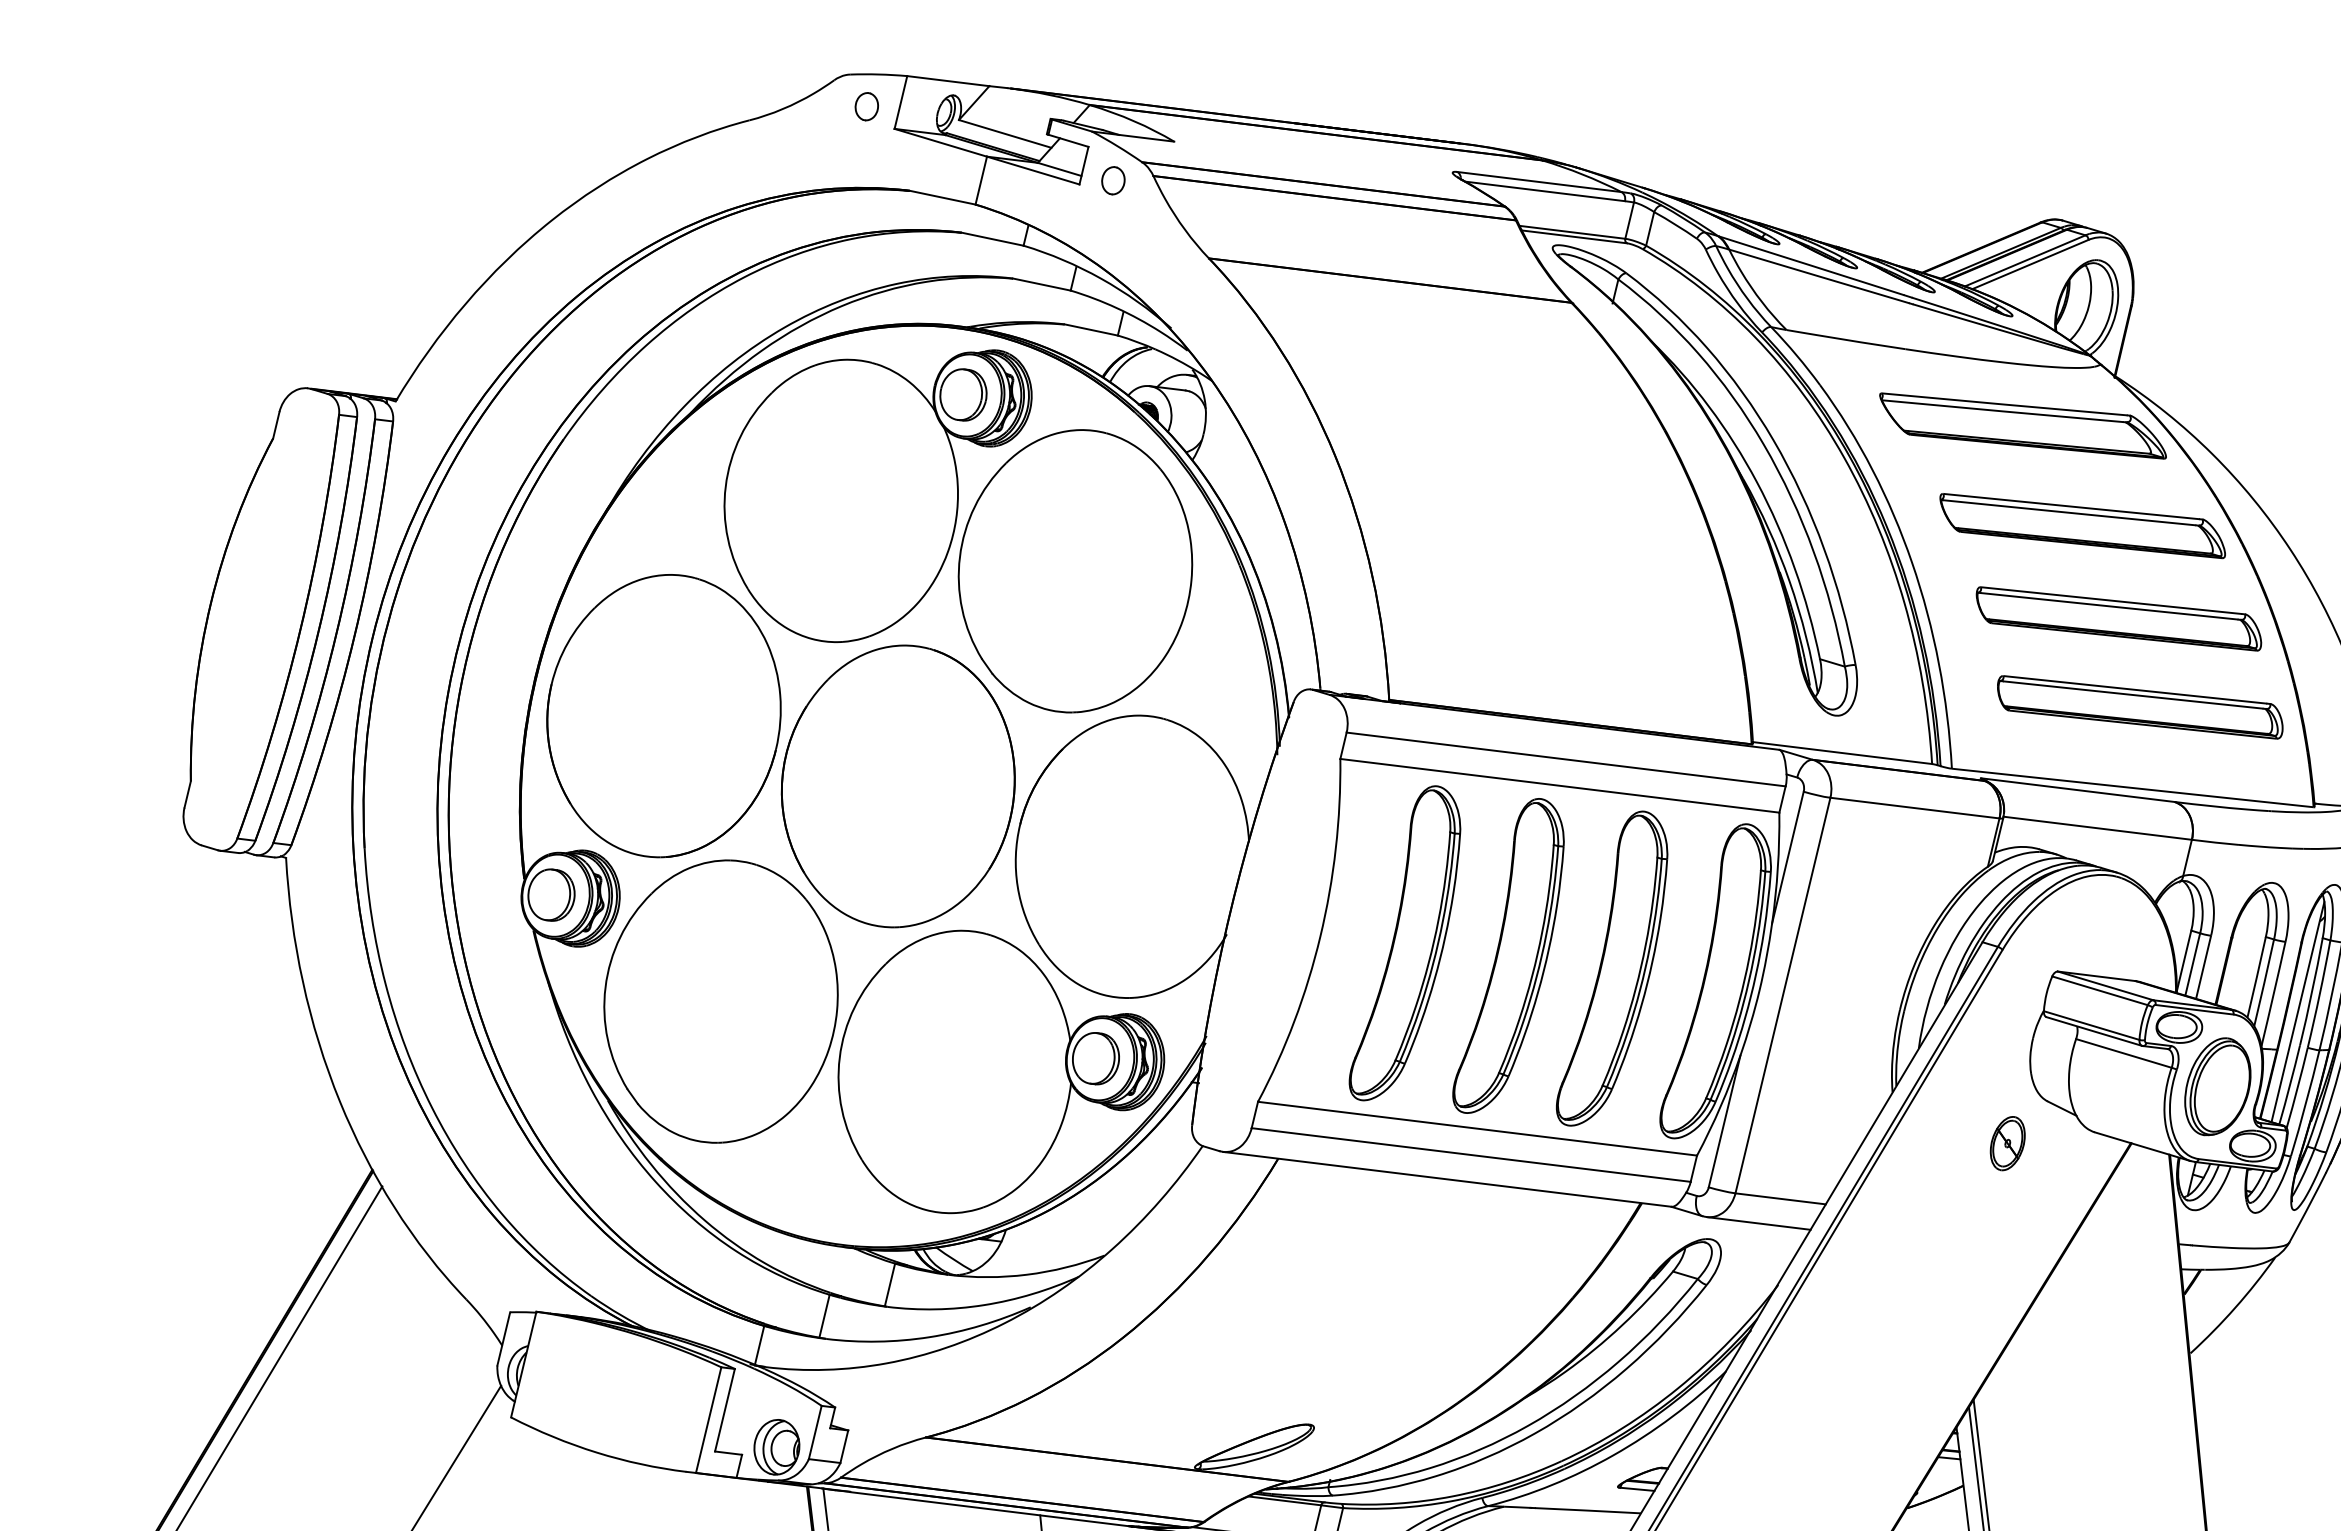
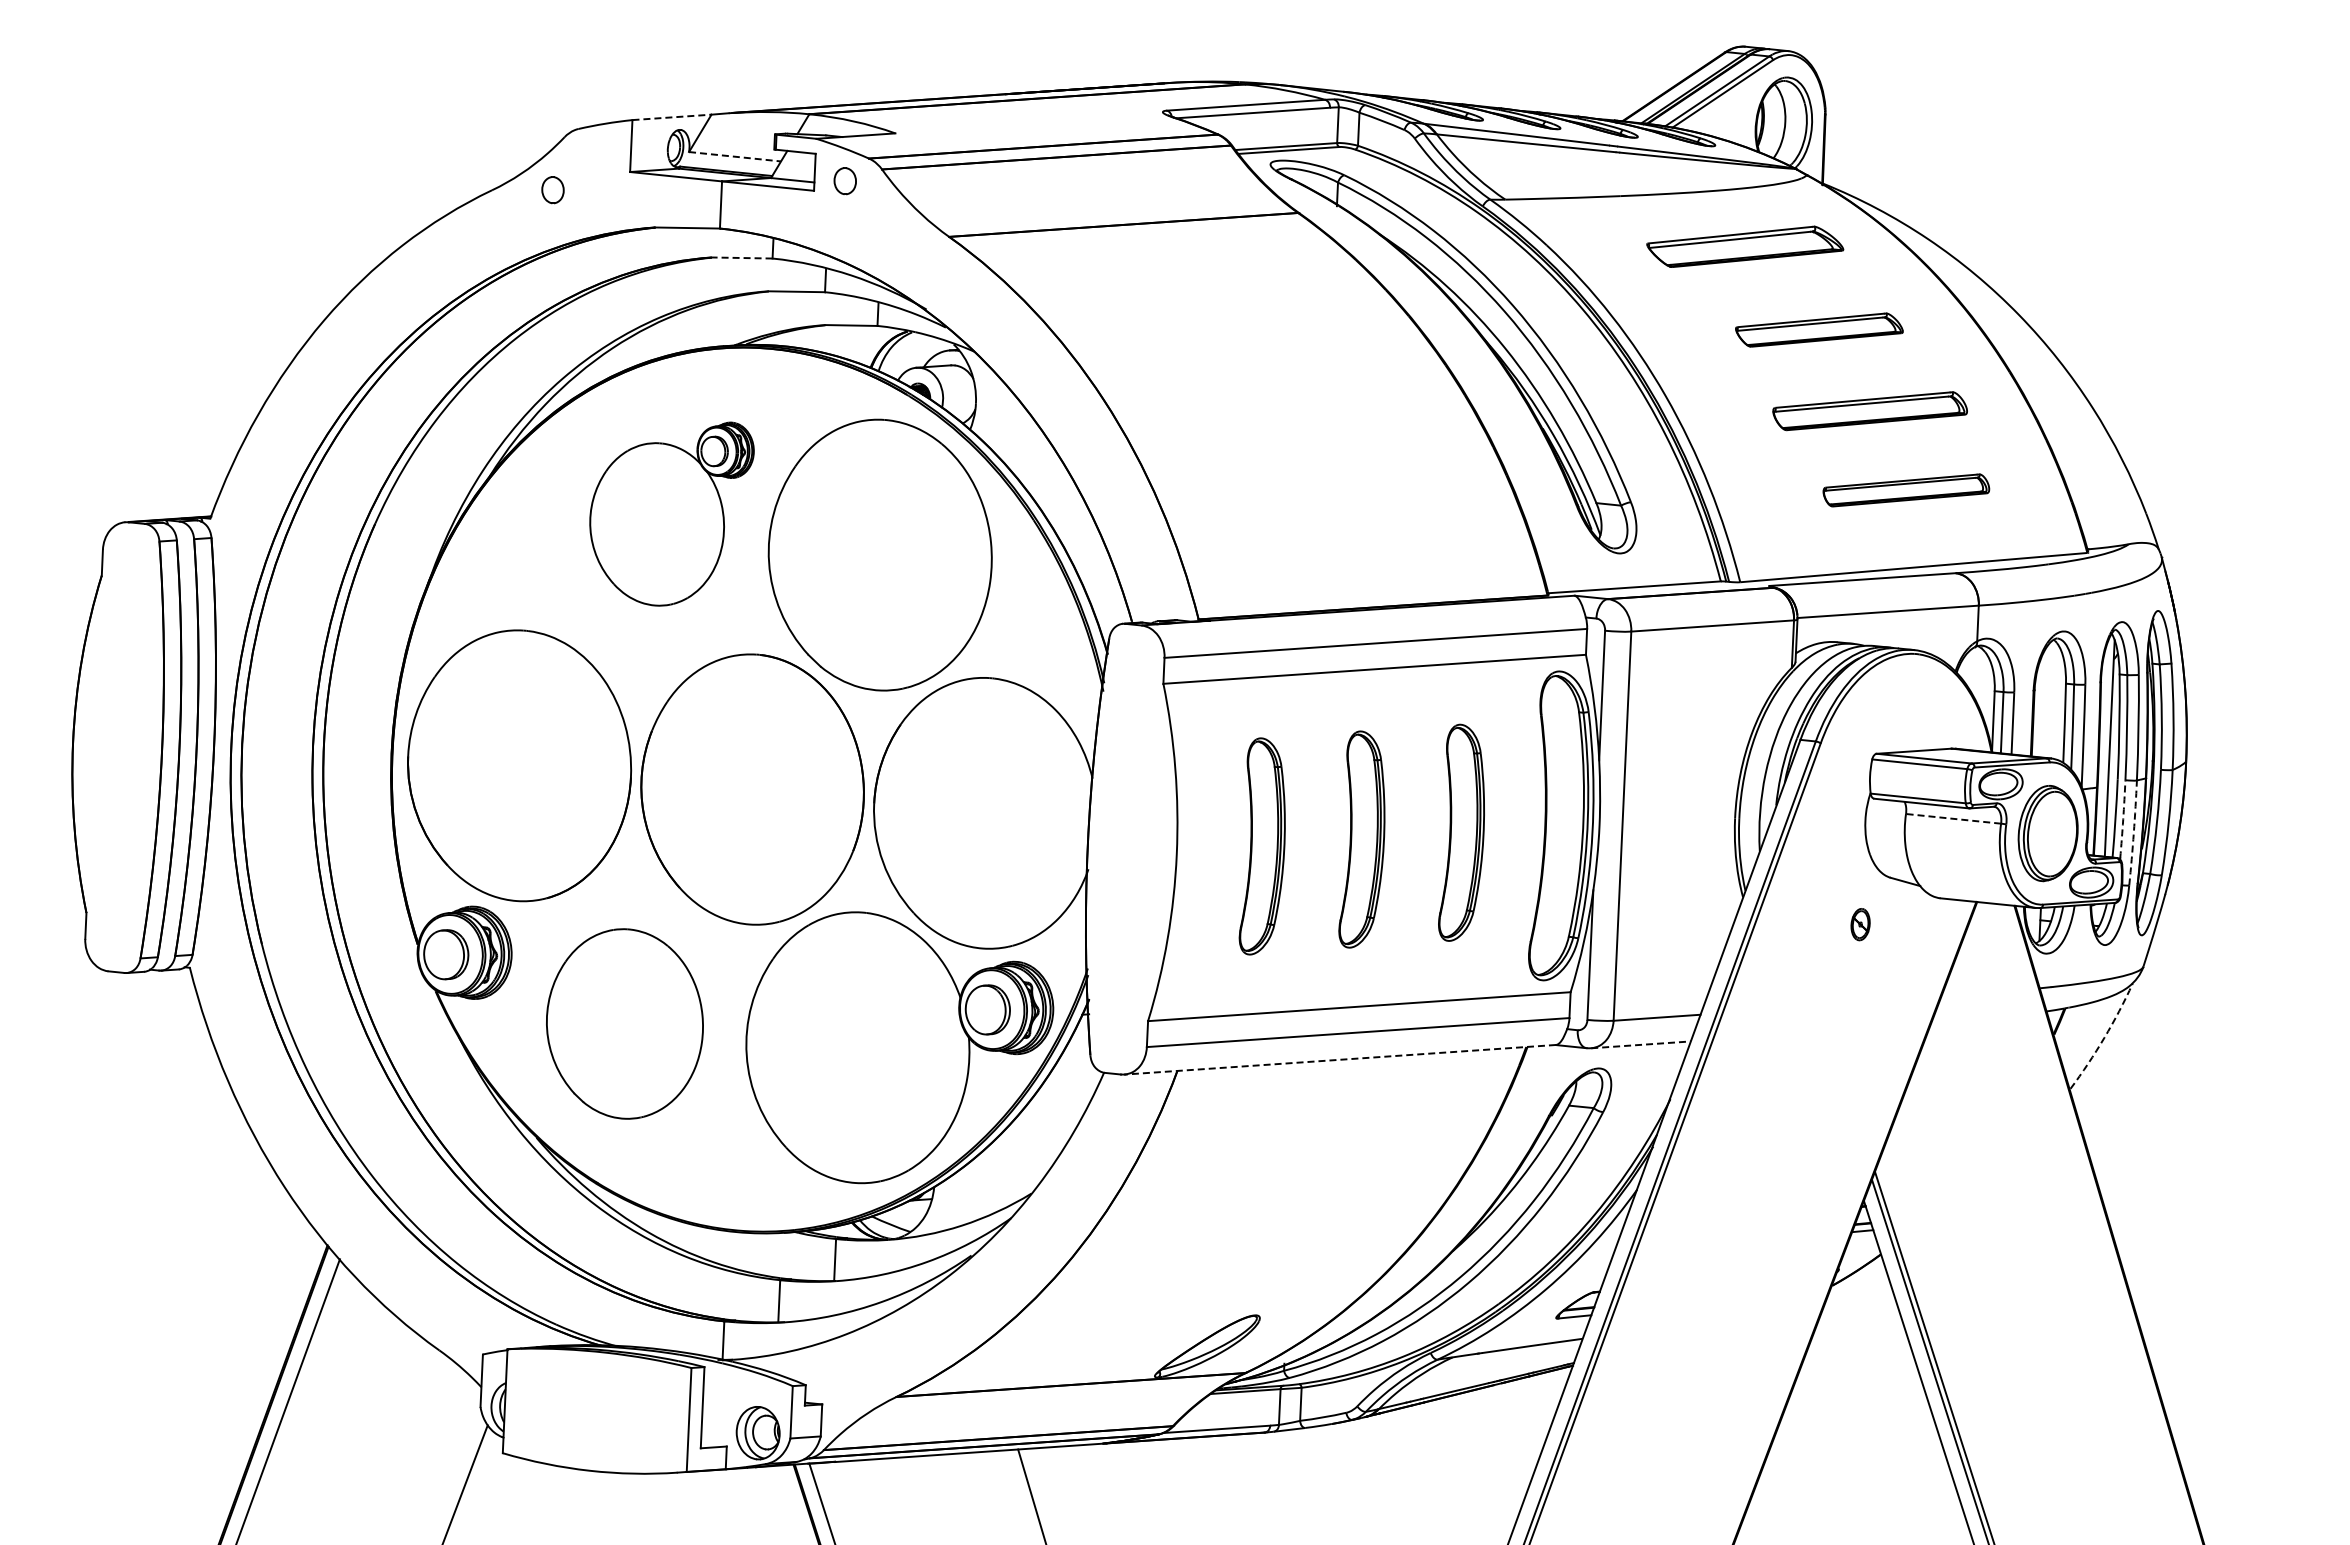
line: (948, 81) -> (672, 117), solid -> dashed
part: (866, 106) -> (552, 190), moved
line: (1005, 133) -> (735, 156), solid -> dashed
line: (991, 239) -> (741, 258), solid -> dashed
part: (2023, 425) -> (1745, 246), size x0.7
part: (869, 487) -> (671, 513), size x0.6
part: (2083, 525) -> (1819, 329), size x0.6
part: (2118, 619) -> (1869, 411), size x0.7
part: (2140, 707) -> (1906, 490), size x0.6
part: (1409, 945) -> (1262, 846), size x0.7
part: (1512, 957) -> (1361, 839), size x0.7
part: (1616, 970) -> (1461, 832), size x0.7
part: (720, 1000) -> (624, 1023), size x0.7
line: (2123, 1053) -> (1953, 818), solid -> dashed
arc: (2298, 1087) -> (2123, 819), solid -> dashed
arc: (2305, 1102) -> (2133, 832), solid -> dashed
part: (2007, 1143) -> (1860, 924), size x0.6
line: (1446, 1178) -> (1339, 1059), solid -> dashed
line: (1759, 1223) -> (1641, 1044), solid -> dashed
arc: (2235, 1307) -> (2104, 1037), solid -> dashed

